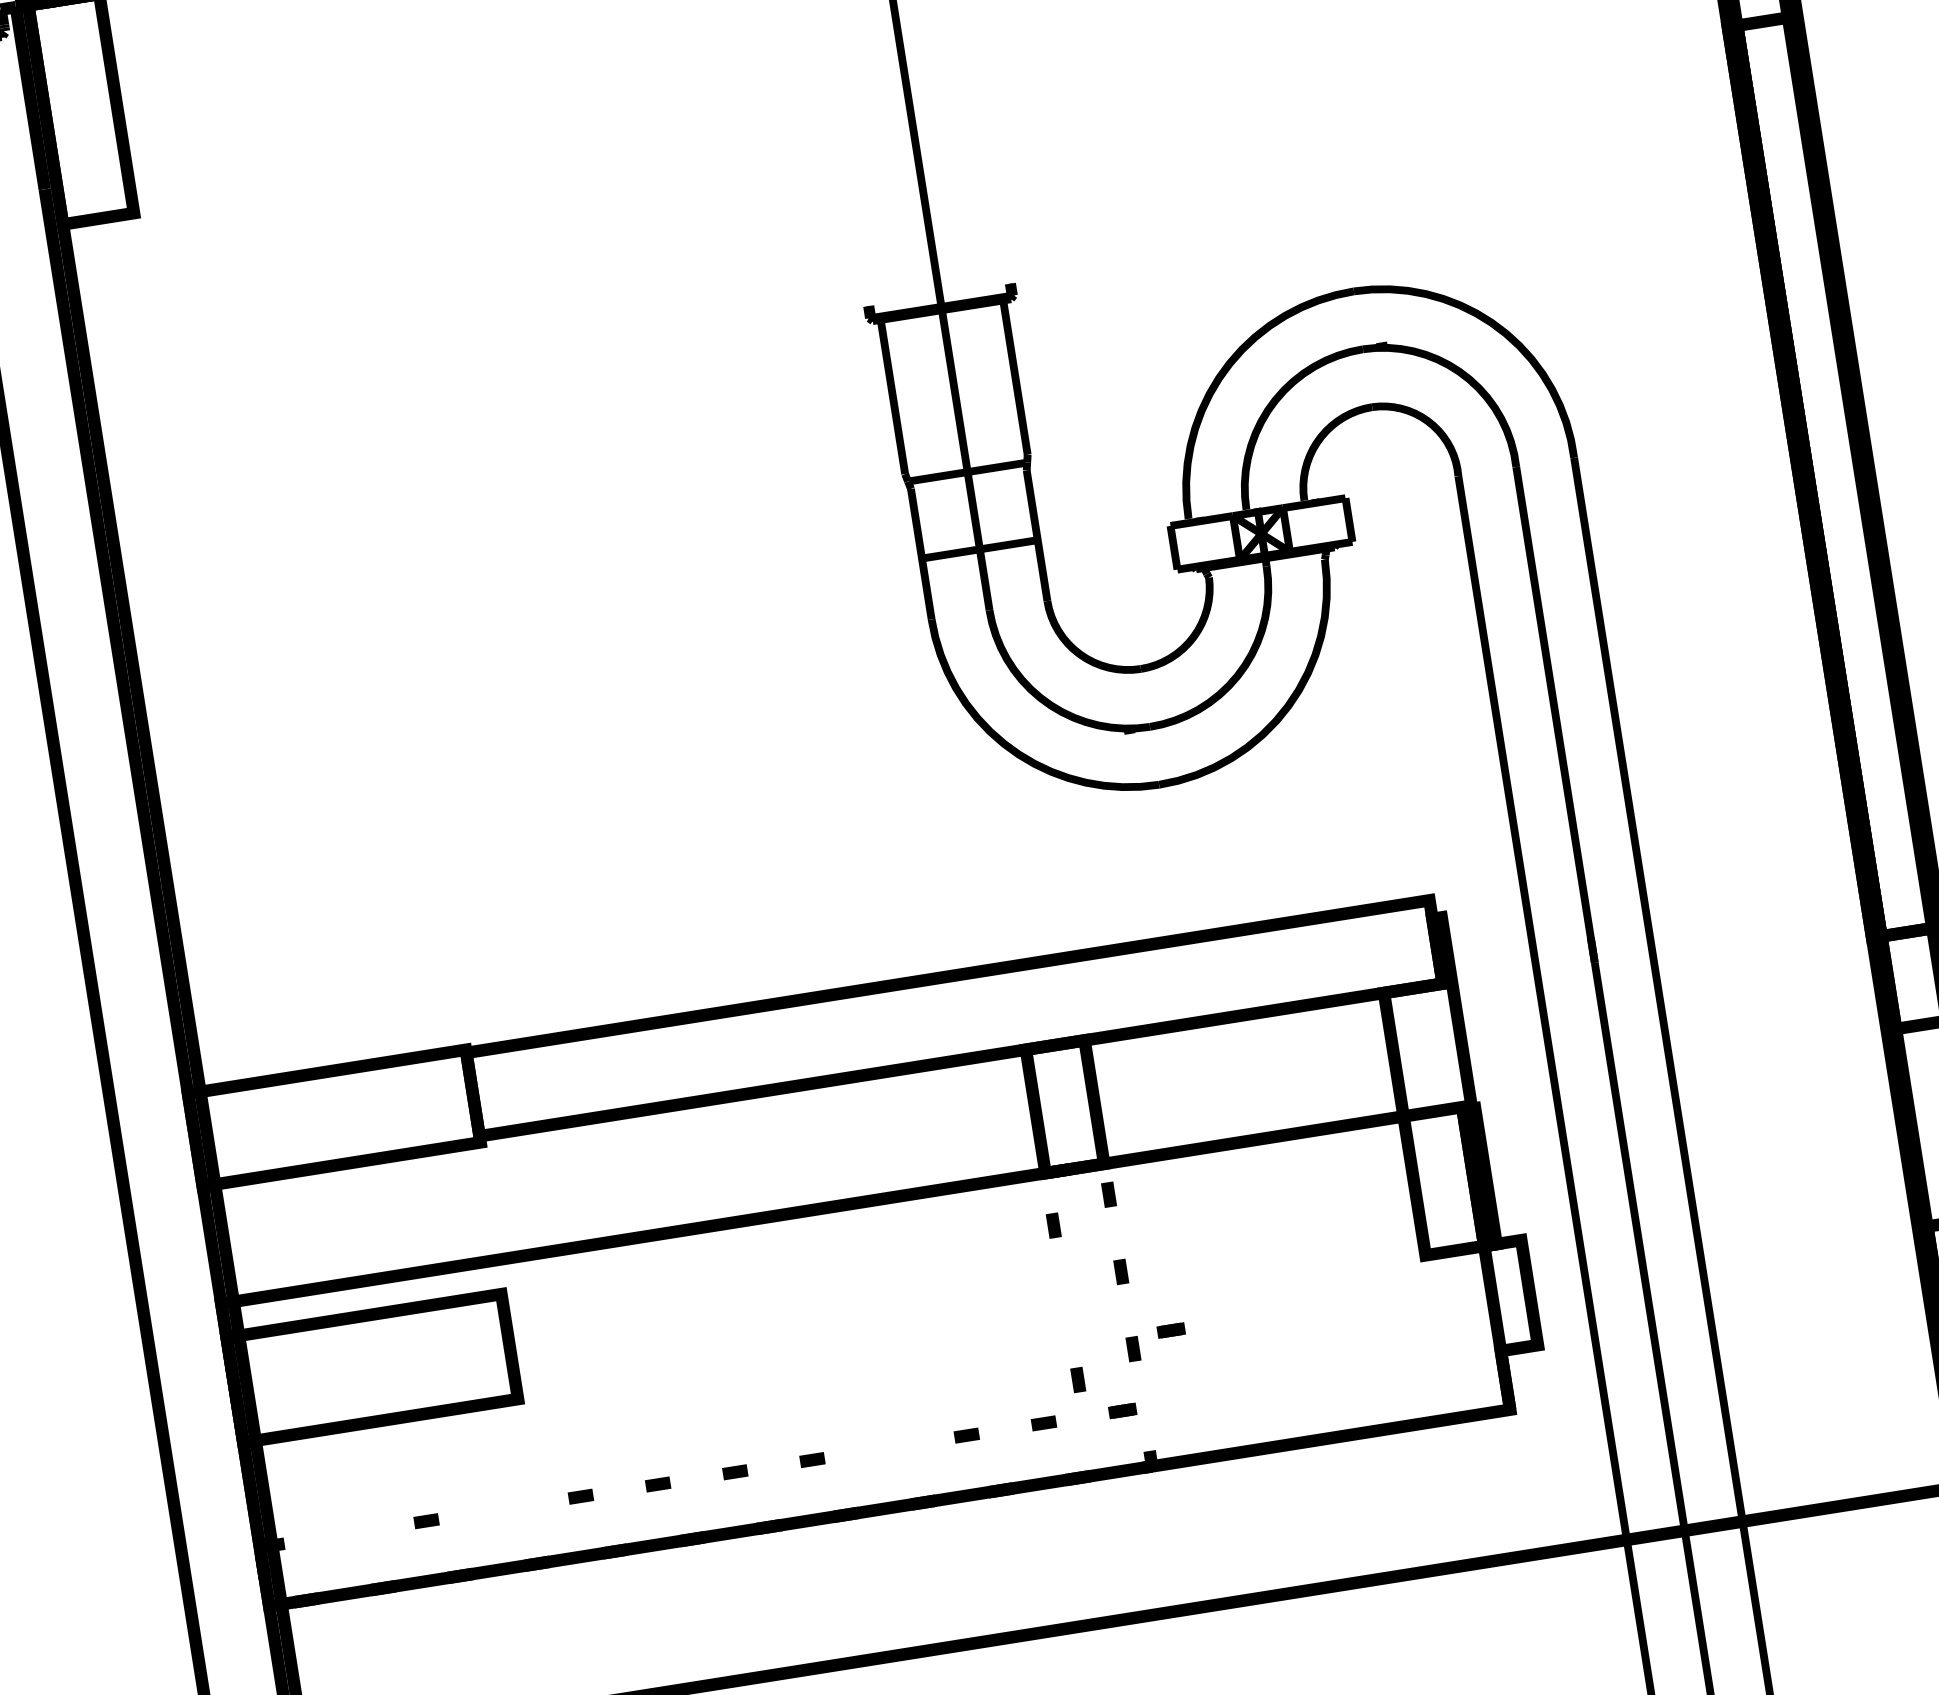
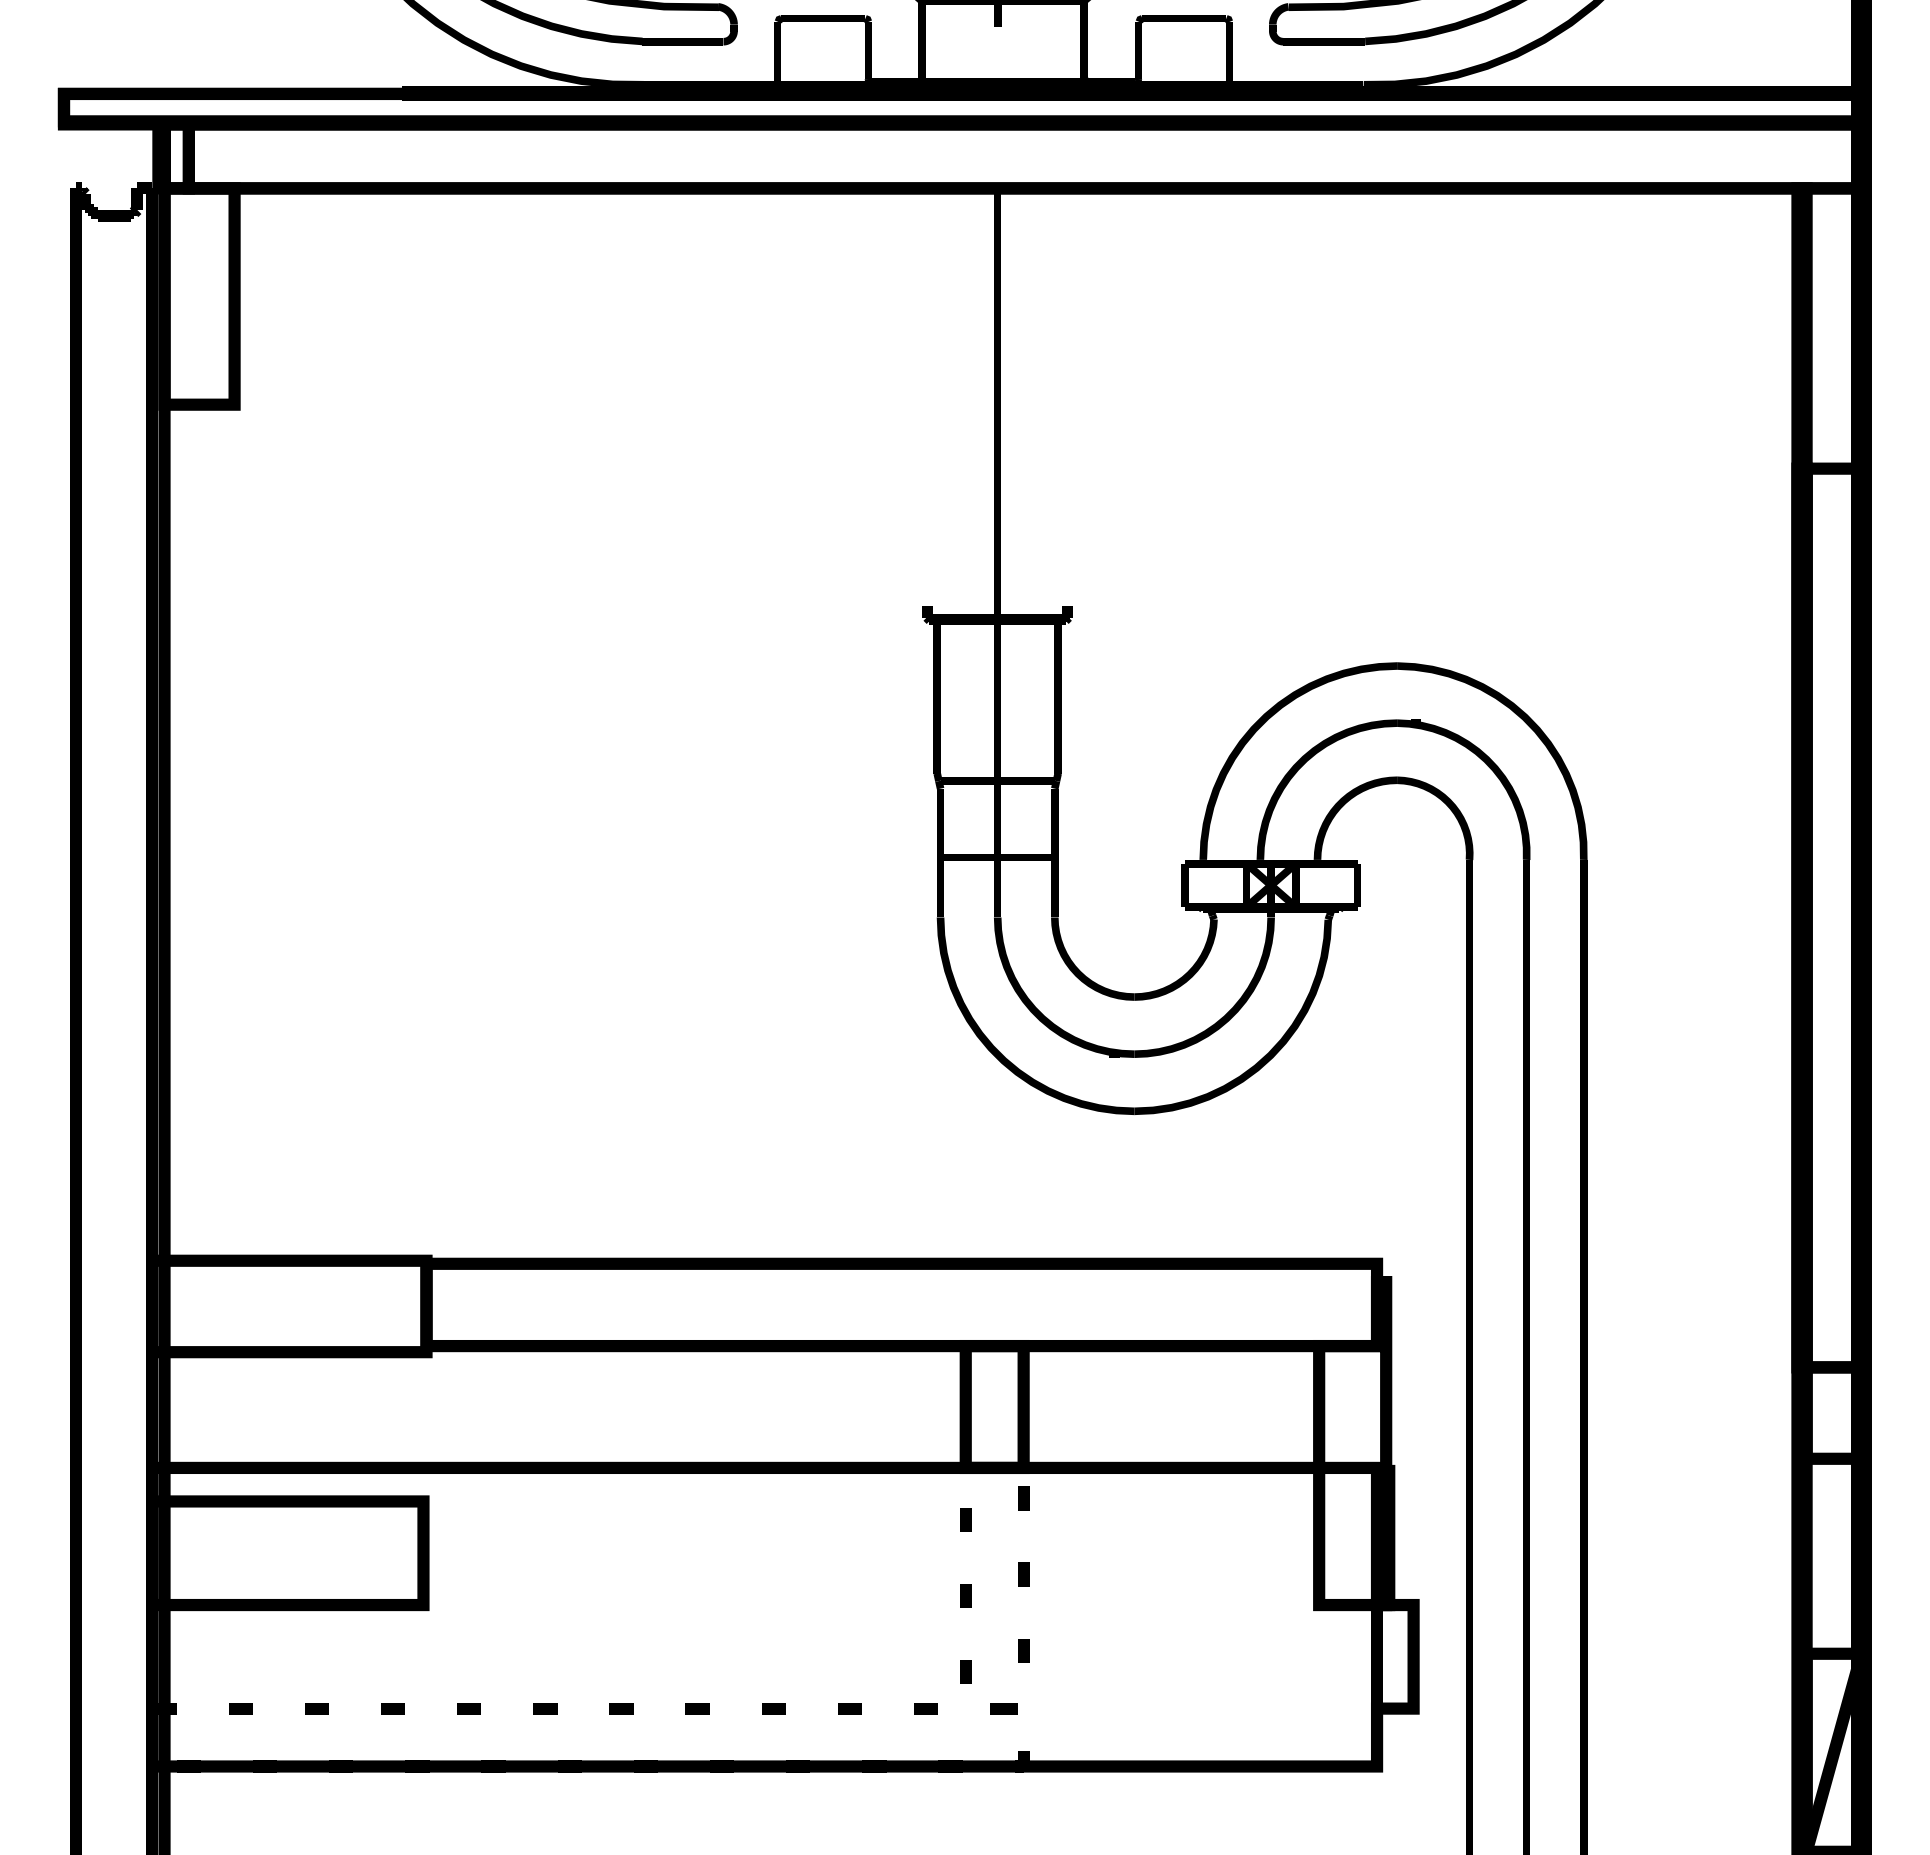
line: (1065, 1302) -> (965, 1595), added
part: (1170, 1330) -> (1062, 1638), removed
line: (889, 1447) -> (773, 1708), added
line: (503, 1508) -> (392, 1708), added
line: (349, 1533) -> (240, 1708), added

